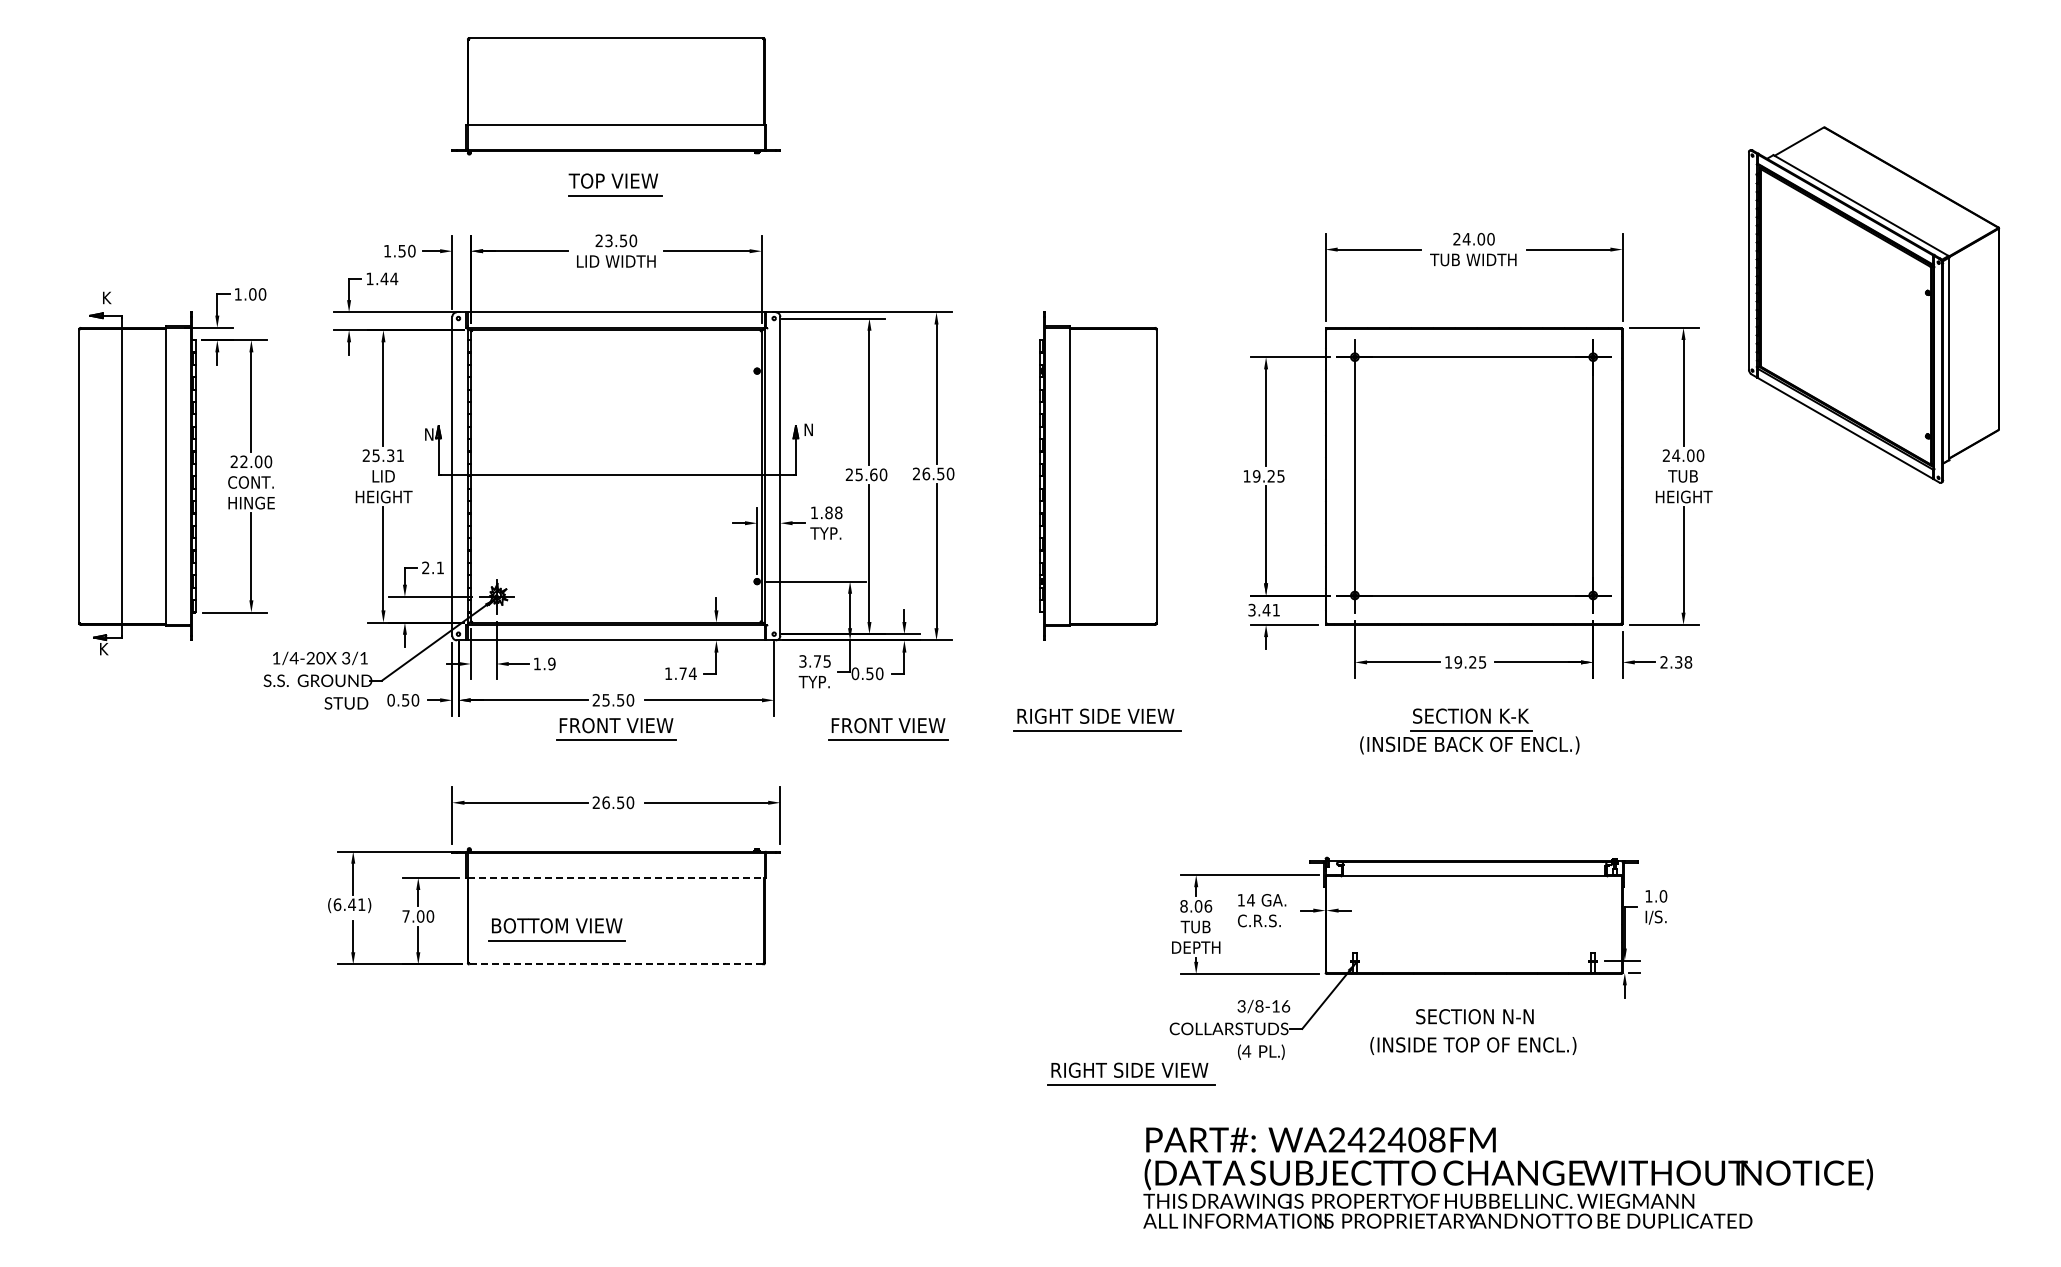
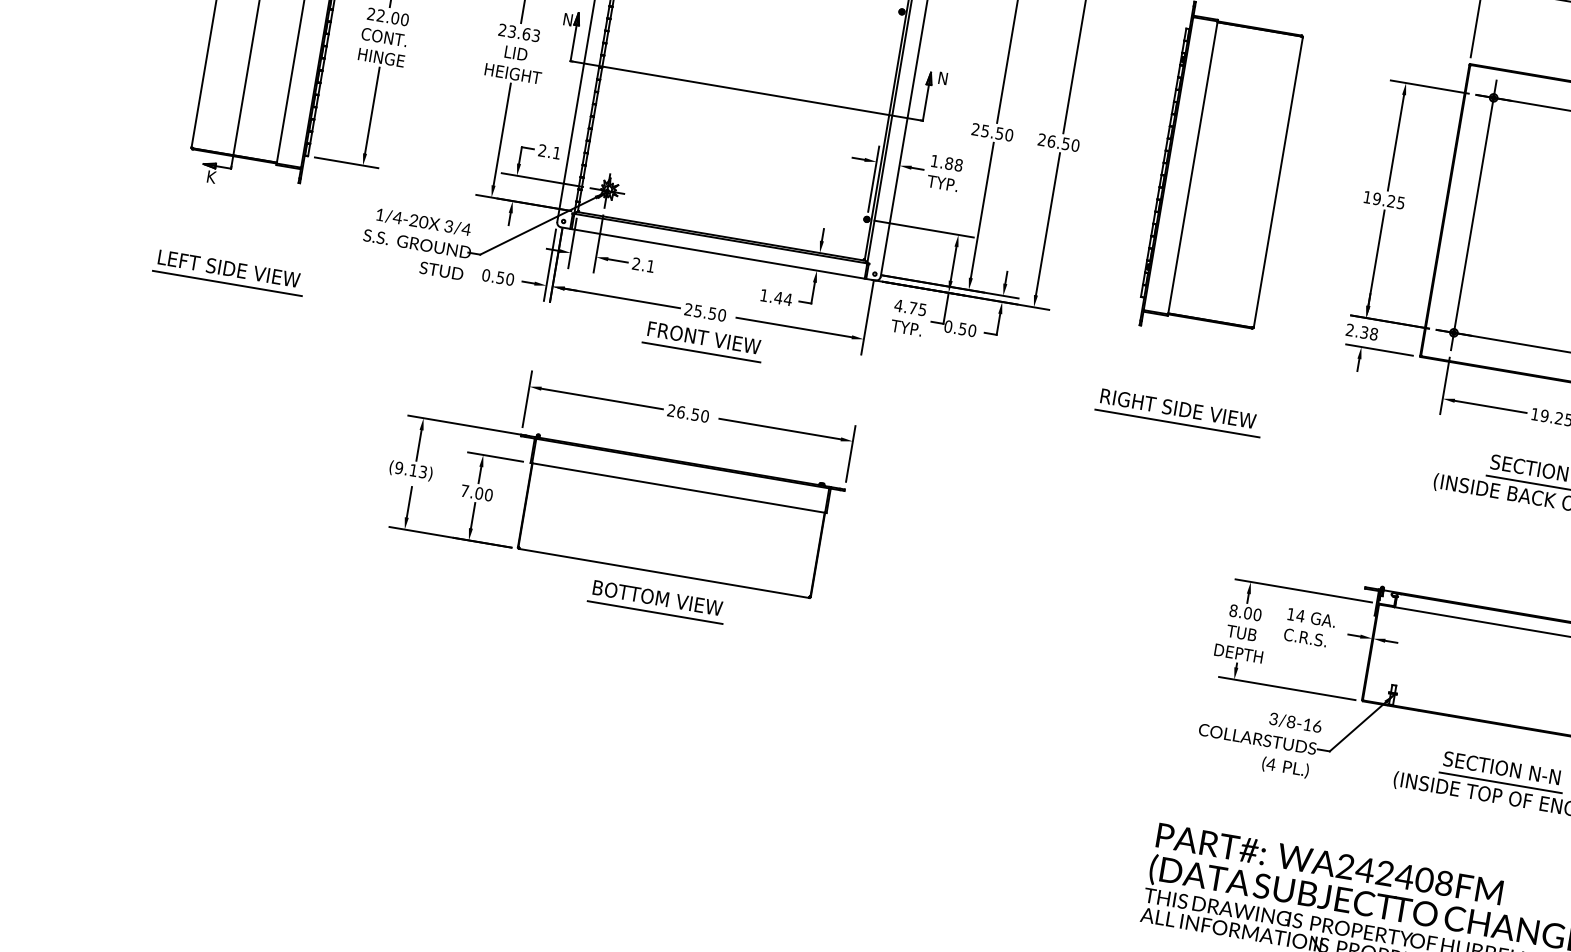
text: (387, 455) -> (523, 33), 25.31 -> 23.63
text: (873, 474) -> (999, 133), 25.60 -> 25.50
text: (1264, 609) -> (1362, 331), 3.41 -> 2.38
text: (363, 658) -> (465, 229), 3/1 -> 3/4
text: (802, 661) -> (898, 305), 3.75 -> 4.75
text: (544, 663) -> (643, 264), 1.9 -> 2.1
text: (683, 673) -> (778, 297), 1.74 -> 1.44
part: (888, 729) -> (971, 387), removed
part: (137, 740) -> (229, 272), added
line: (616, 877) -> (678, 487), dashed -> solid
text: (349, 904) -> (411, 469), (6.41) -> (9.13)
text: (1208, 906) -> (1257, 615), 8.06 -> 8.00
part: (556, 929) -> (656, 601), moved
line: (615, 964) -> (663, 573), dashed -> solid
line: (1475, 1031) -> (1500, 782), added
part: (1131, 1073) -> (1153, 766), removed

